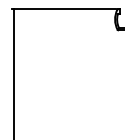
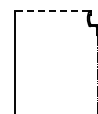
line: (62, 9) -> (50, 11), solid -> dashed

